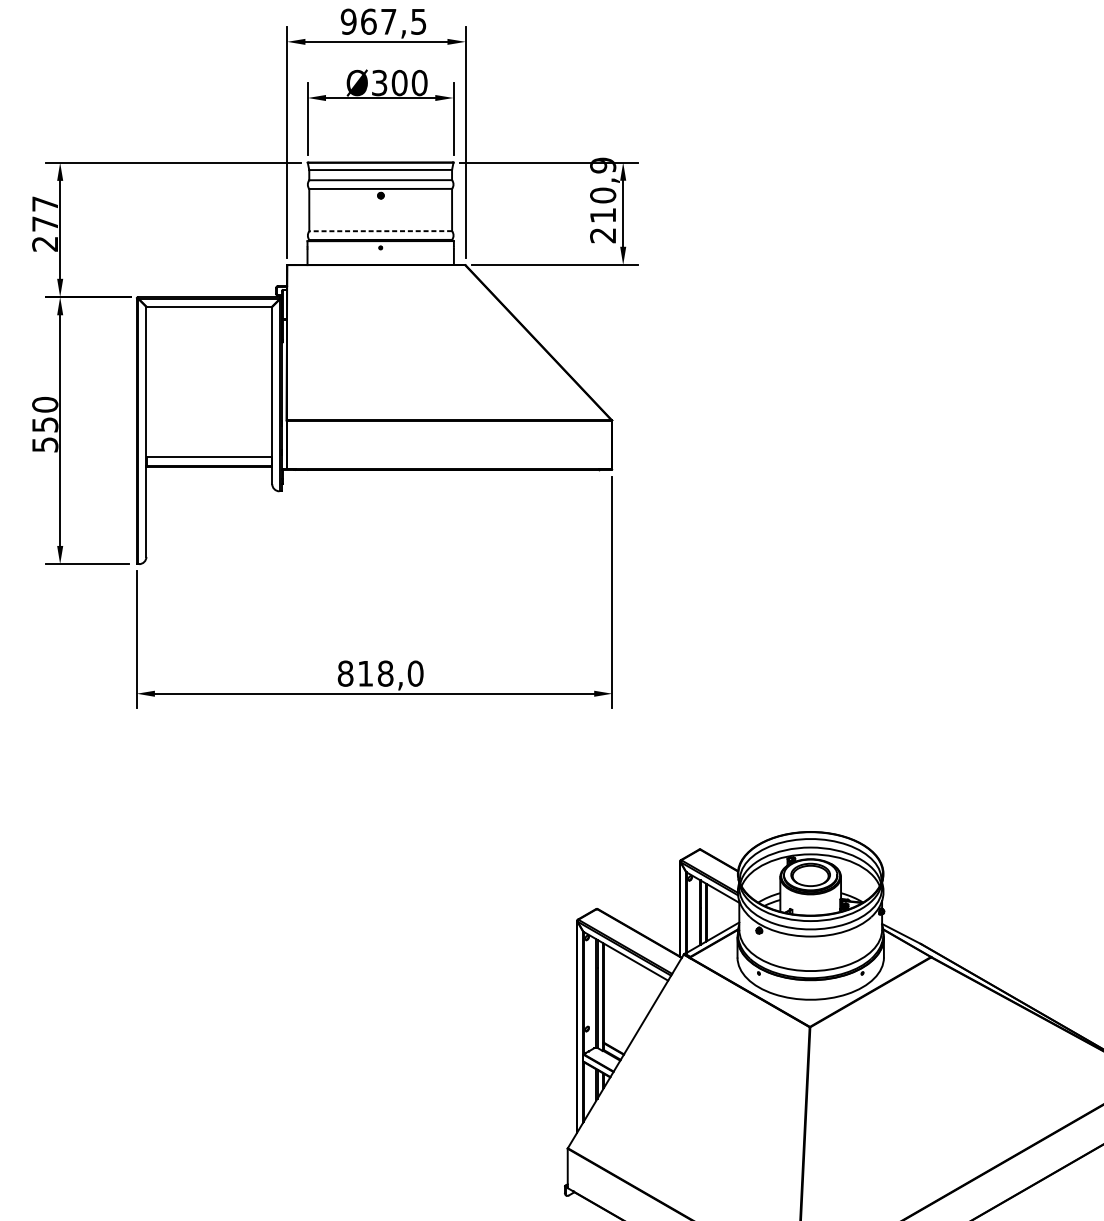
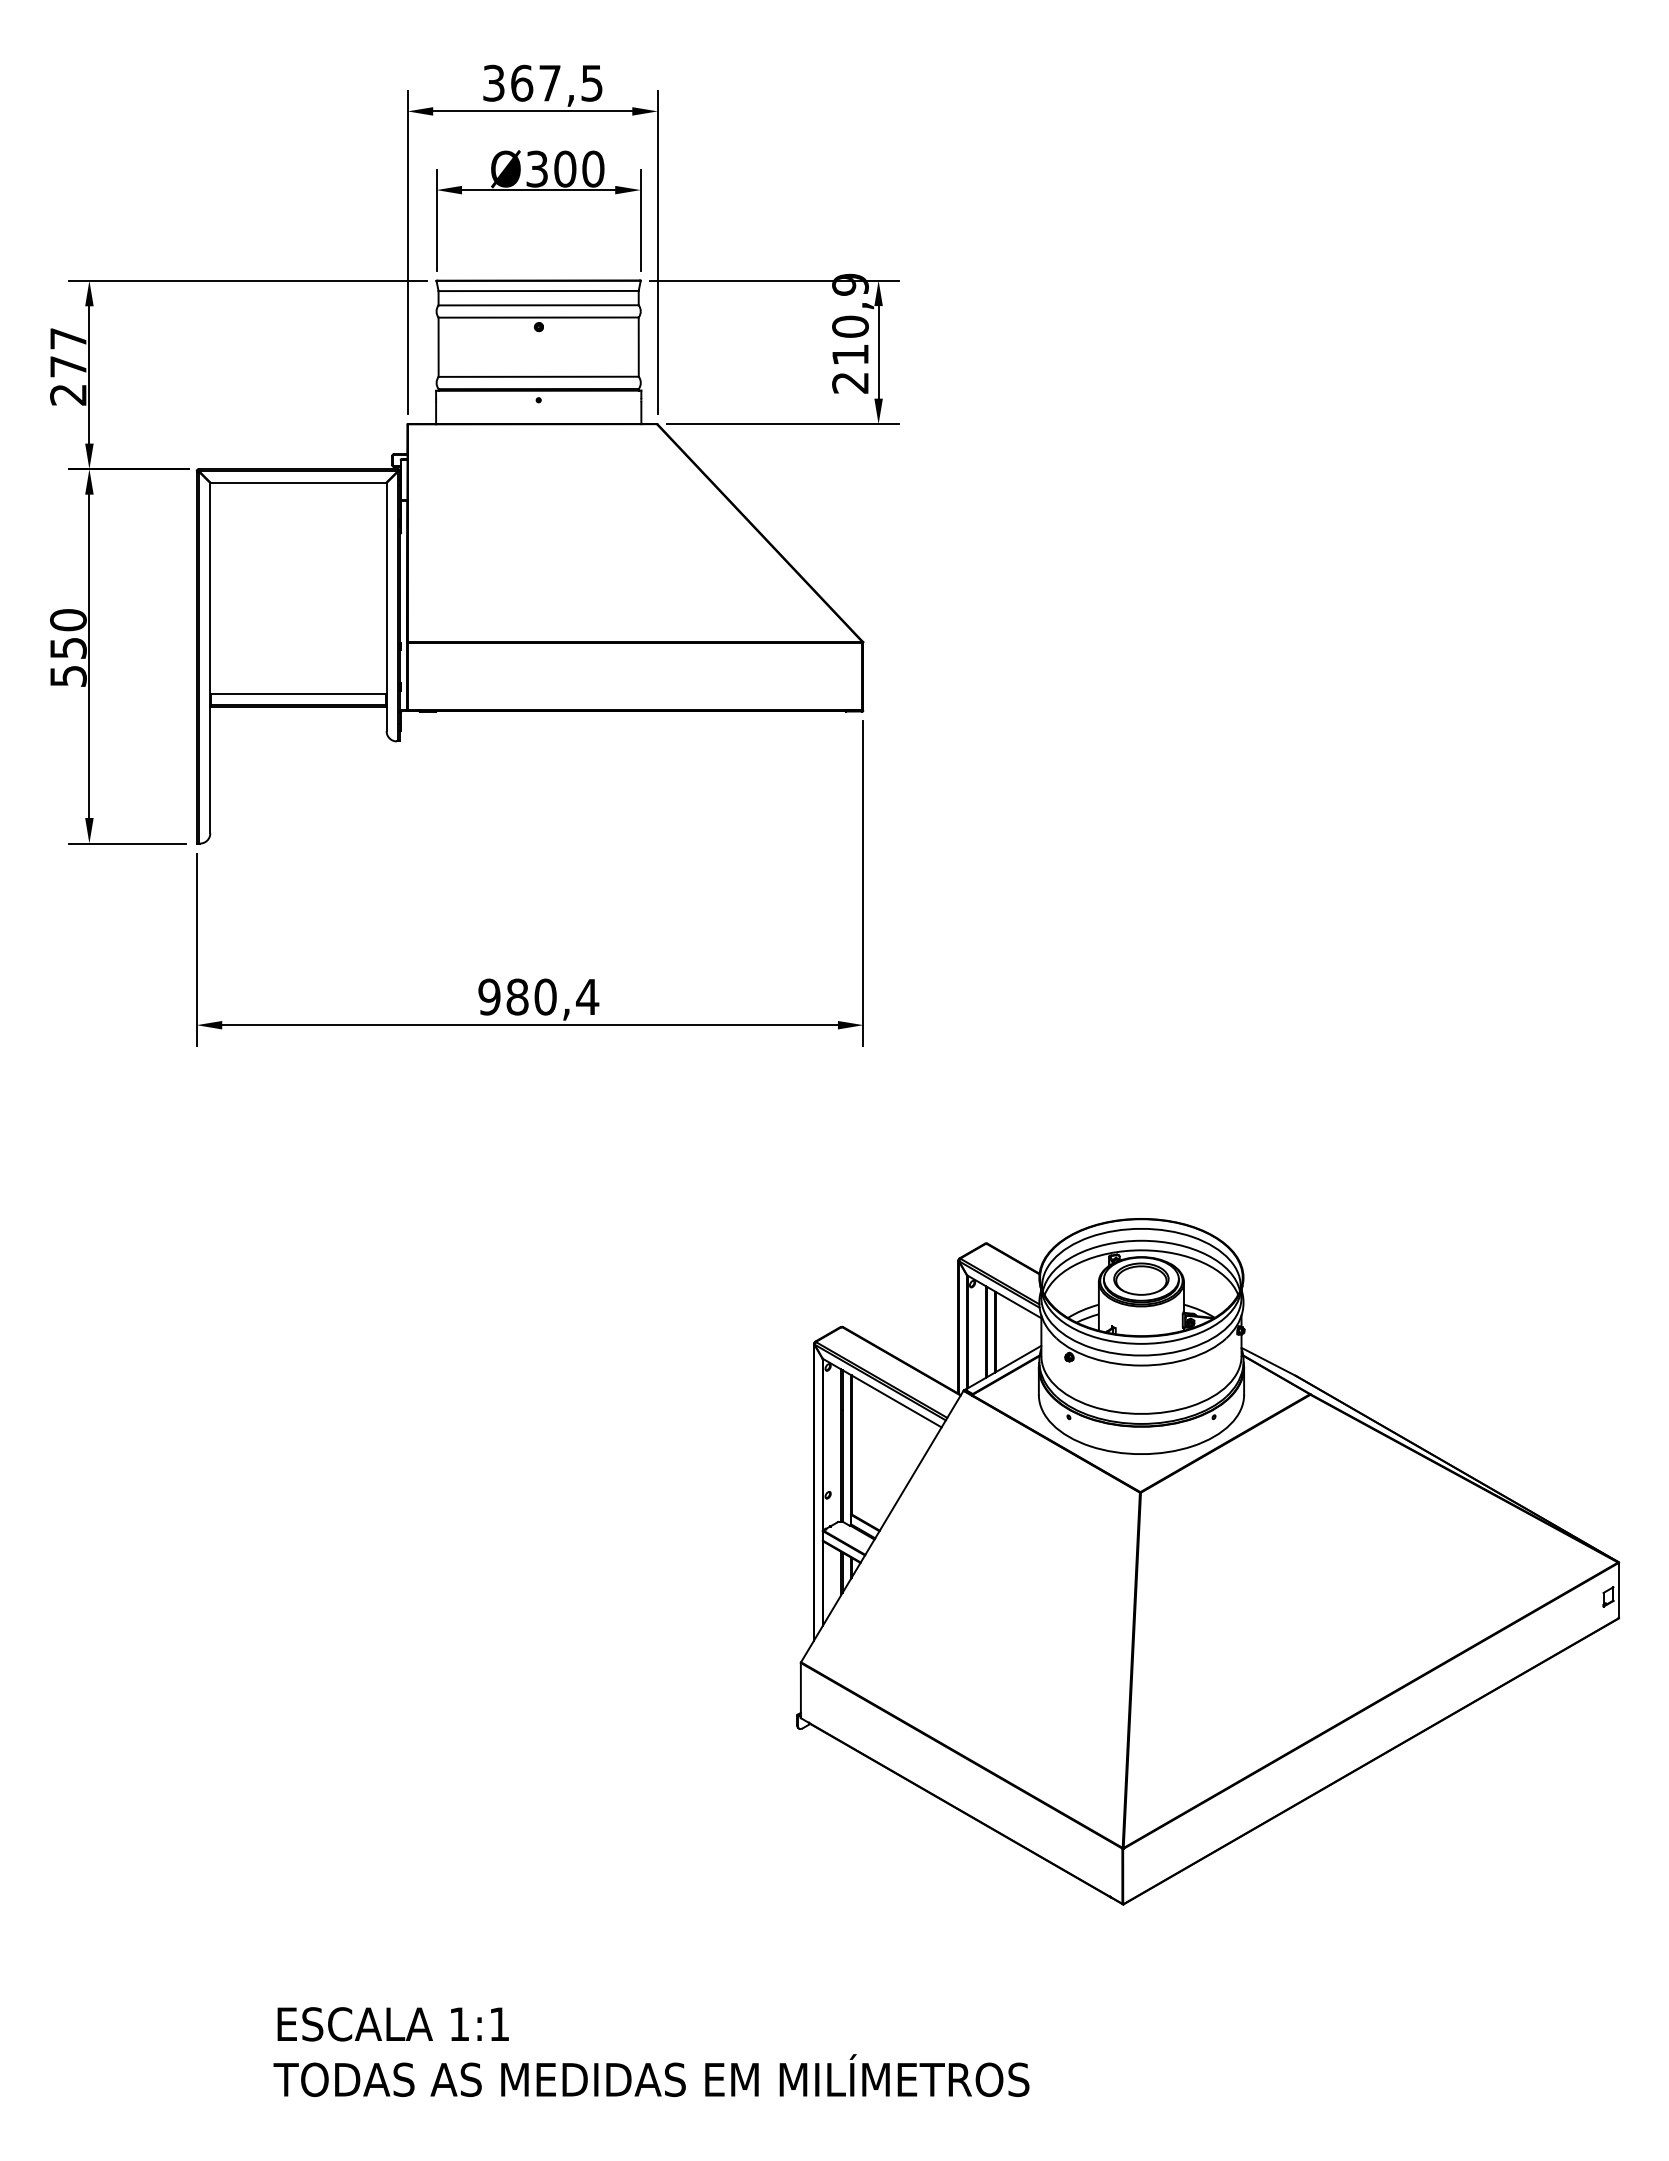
text: (348, 21) -> (493, 82), 967,5 -> 367,5
line: (380, 230) -> (538, 376), dashed -> solid
text: (380, 673) -> (538, 996), 818,0 -> 980,4

